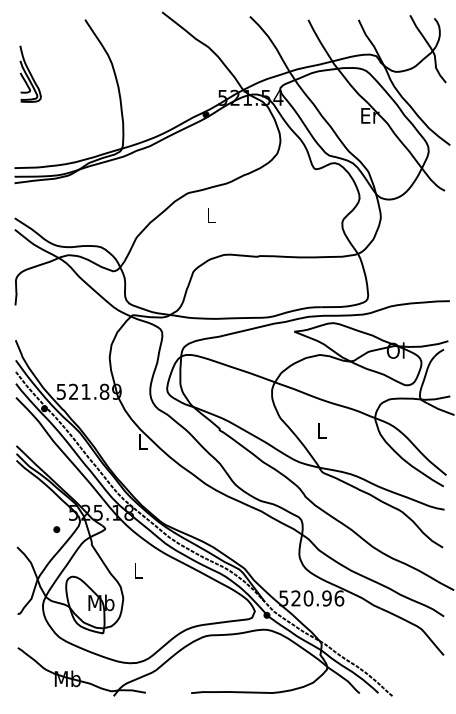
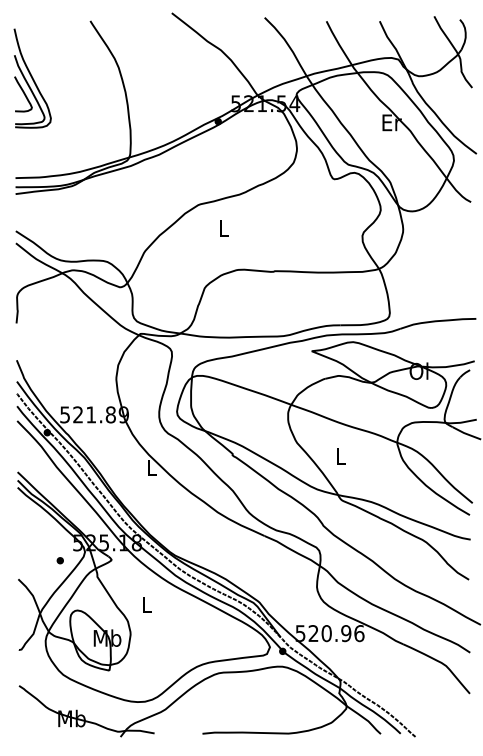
part: (30, 74) -> (32, 78), size x1.67

